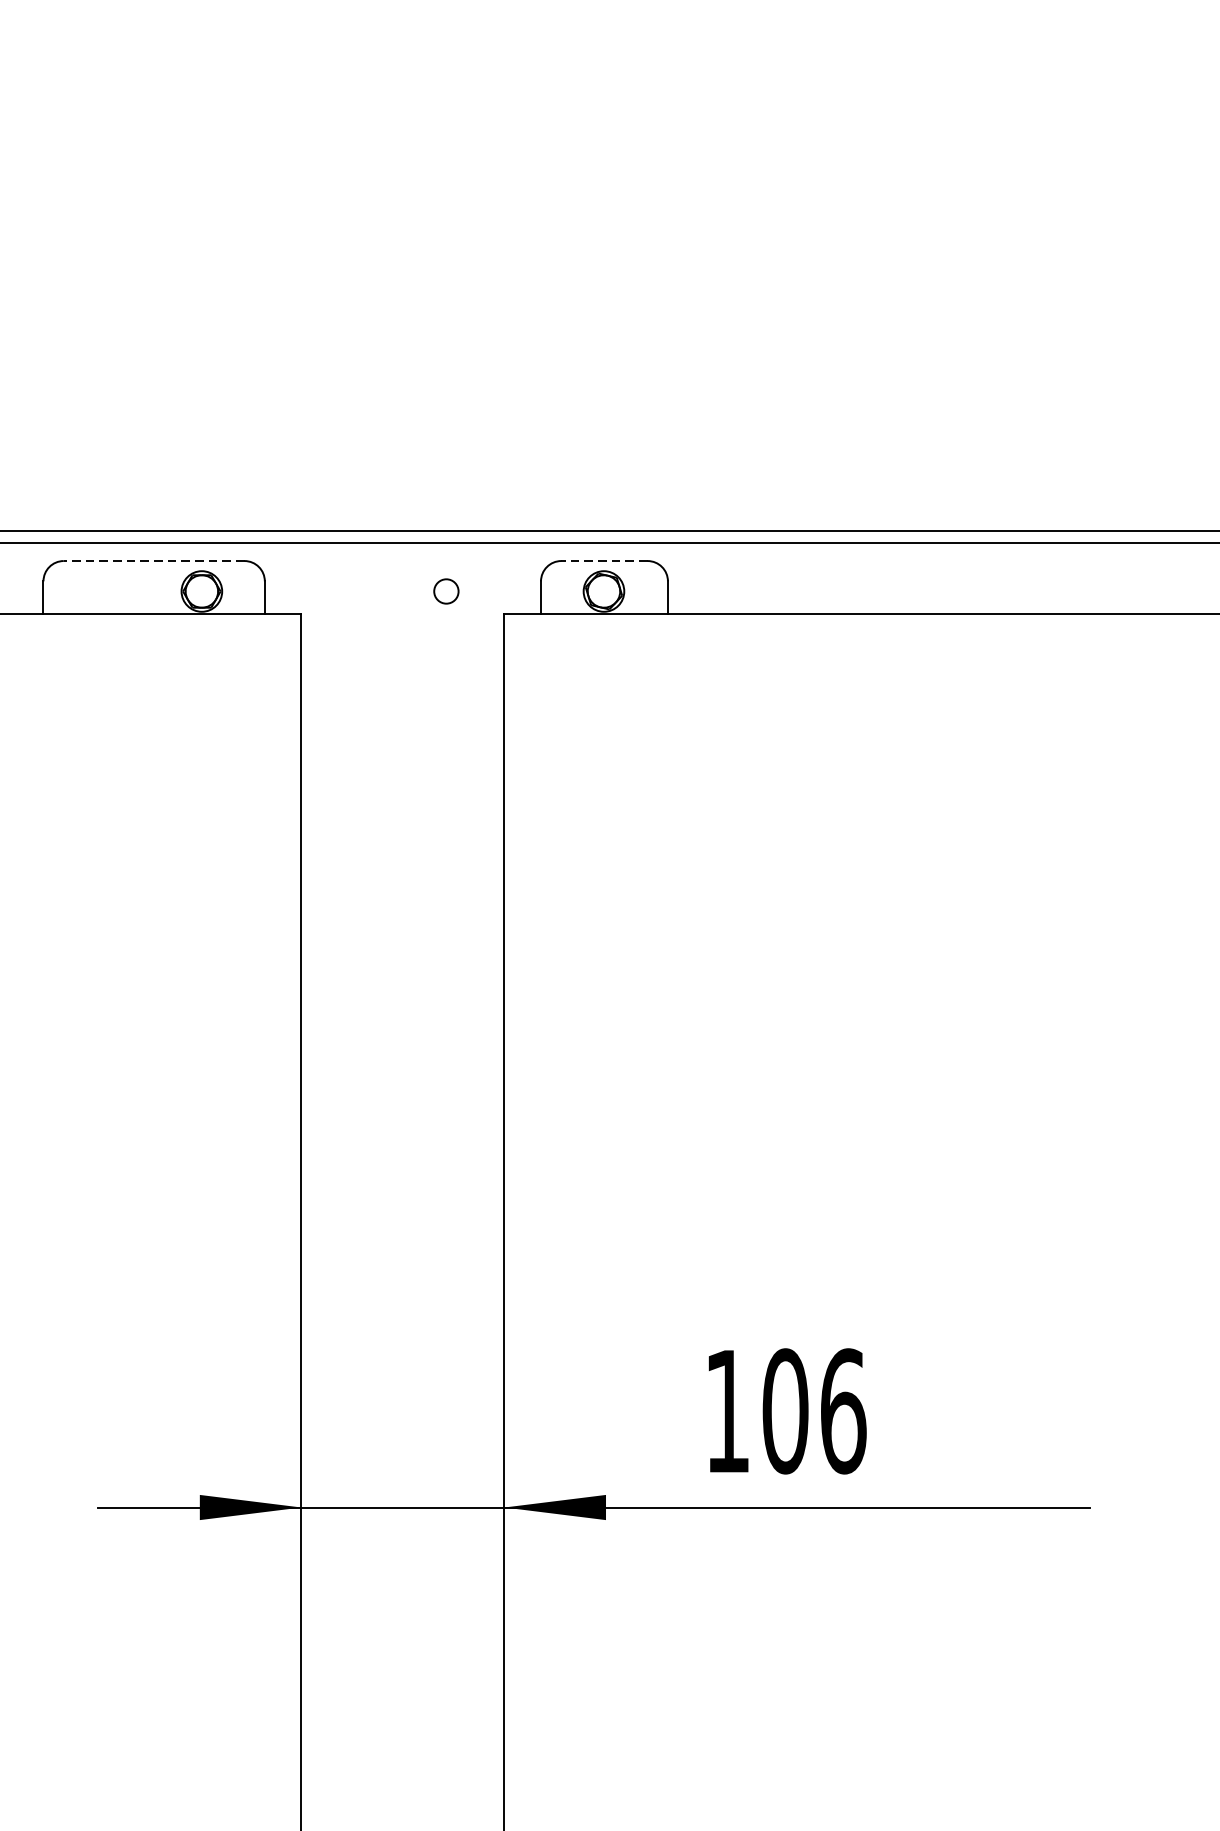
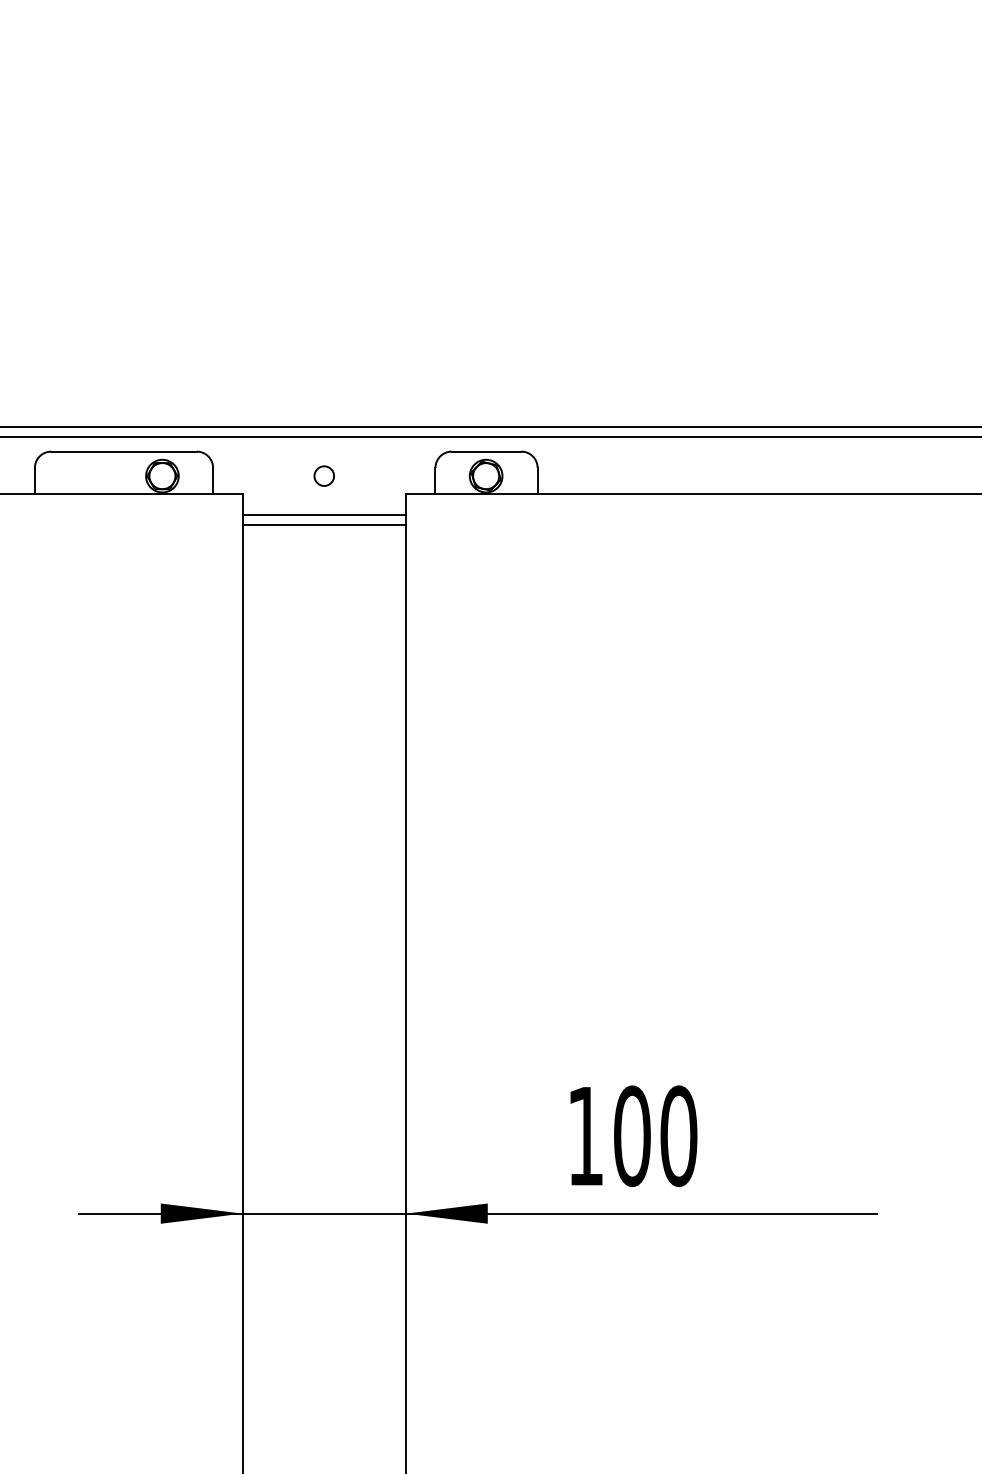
line: (154, 560) -> (124, 451), dashed -> solid
line: (604, 560) -> (486, 451), dashed -> solid
circle: (445, 590) -> (323, 475), moved
line: (403, 640) -> (324, 515), added
line: (403, 652) -> (324, 525), added
text: (842, 1410) -> (678, 1135), 106 -> 100

